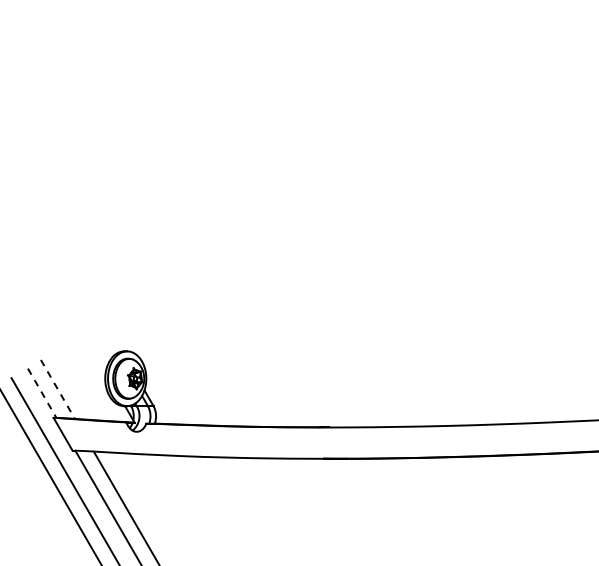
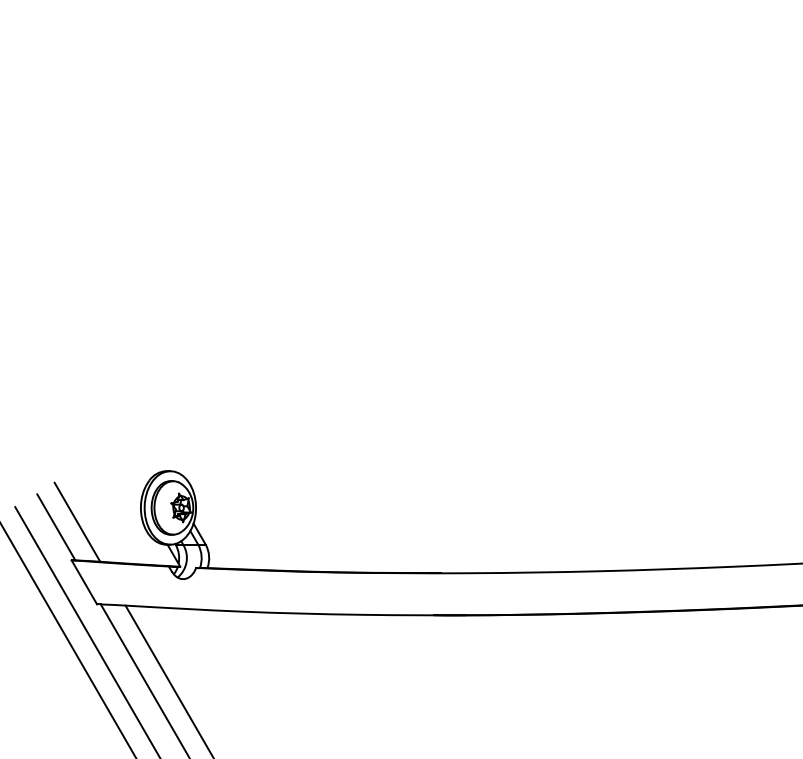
line: (57, 389) -> (76, 522), dashed -> solid
line: (42, 393) -> (56, 527), dashed -> solid

